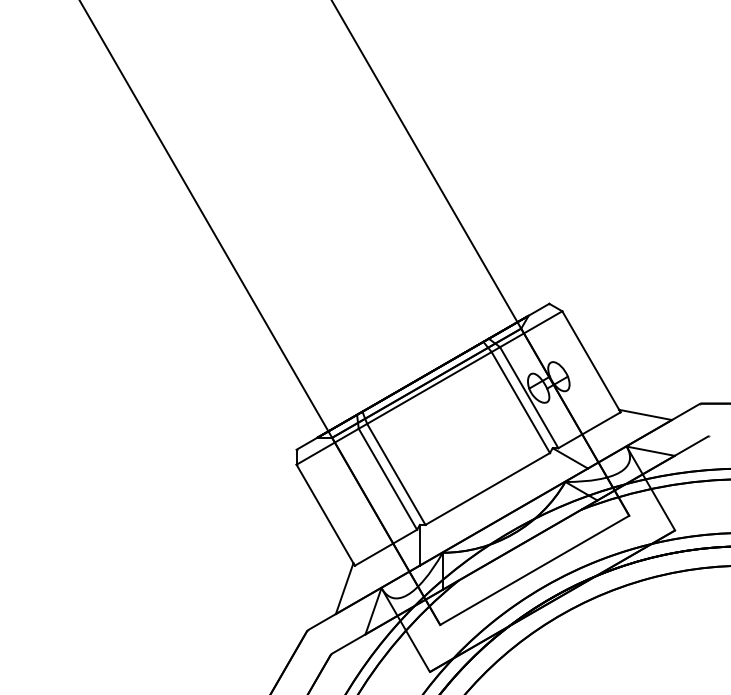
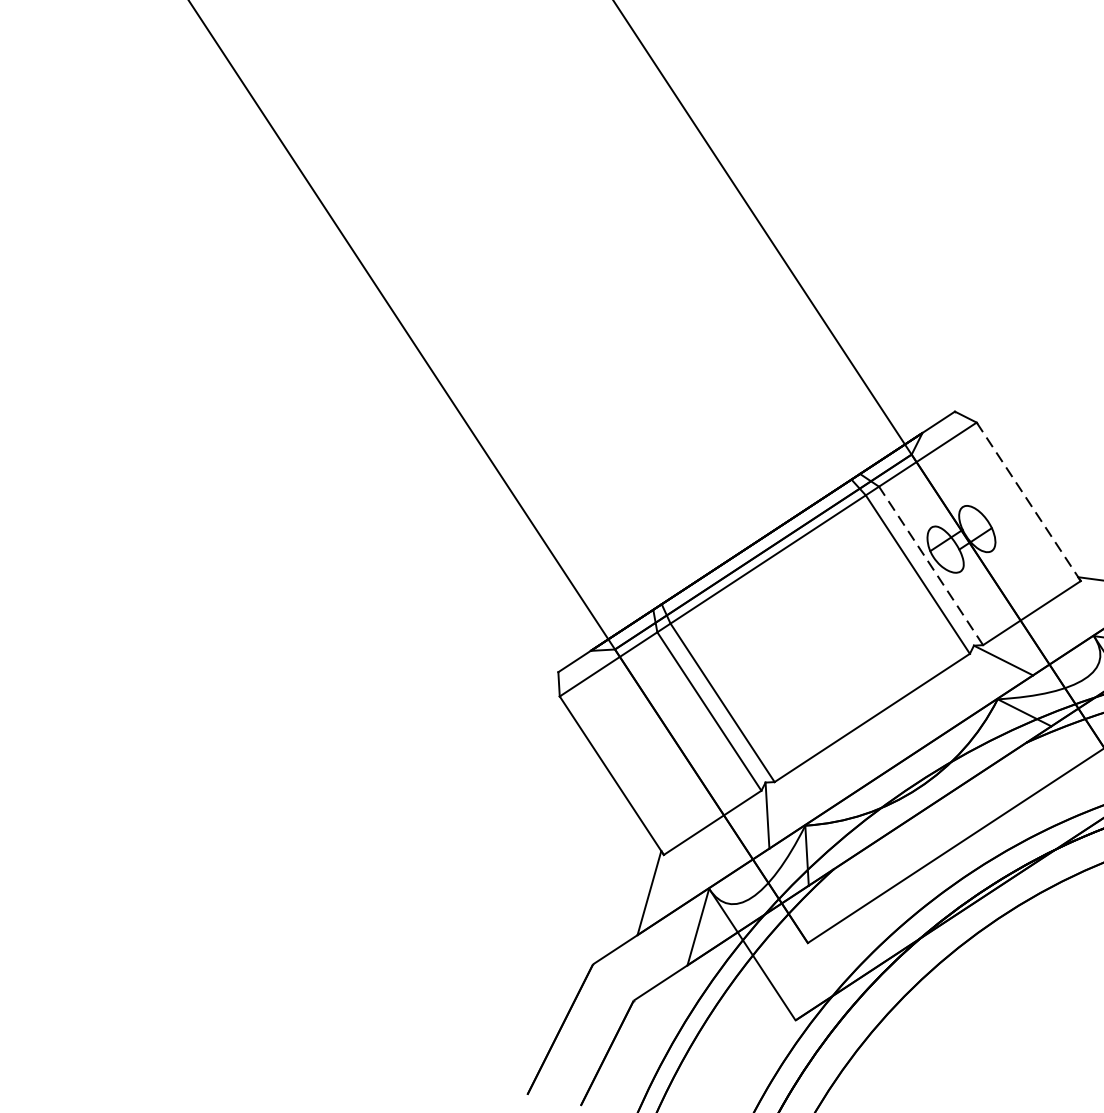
line: (591, 362) -> (1028, 502), solid -> dashed
line: (528, 397) -> (929, 565), solid -> dashed

